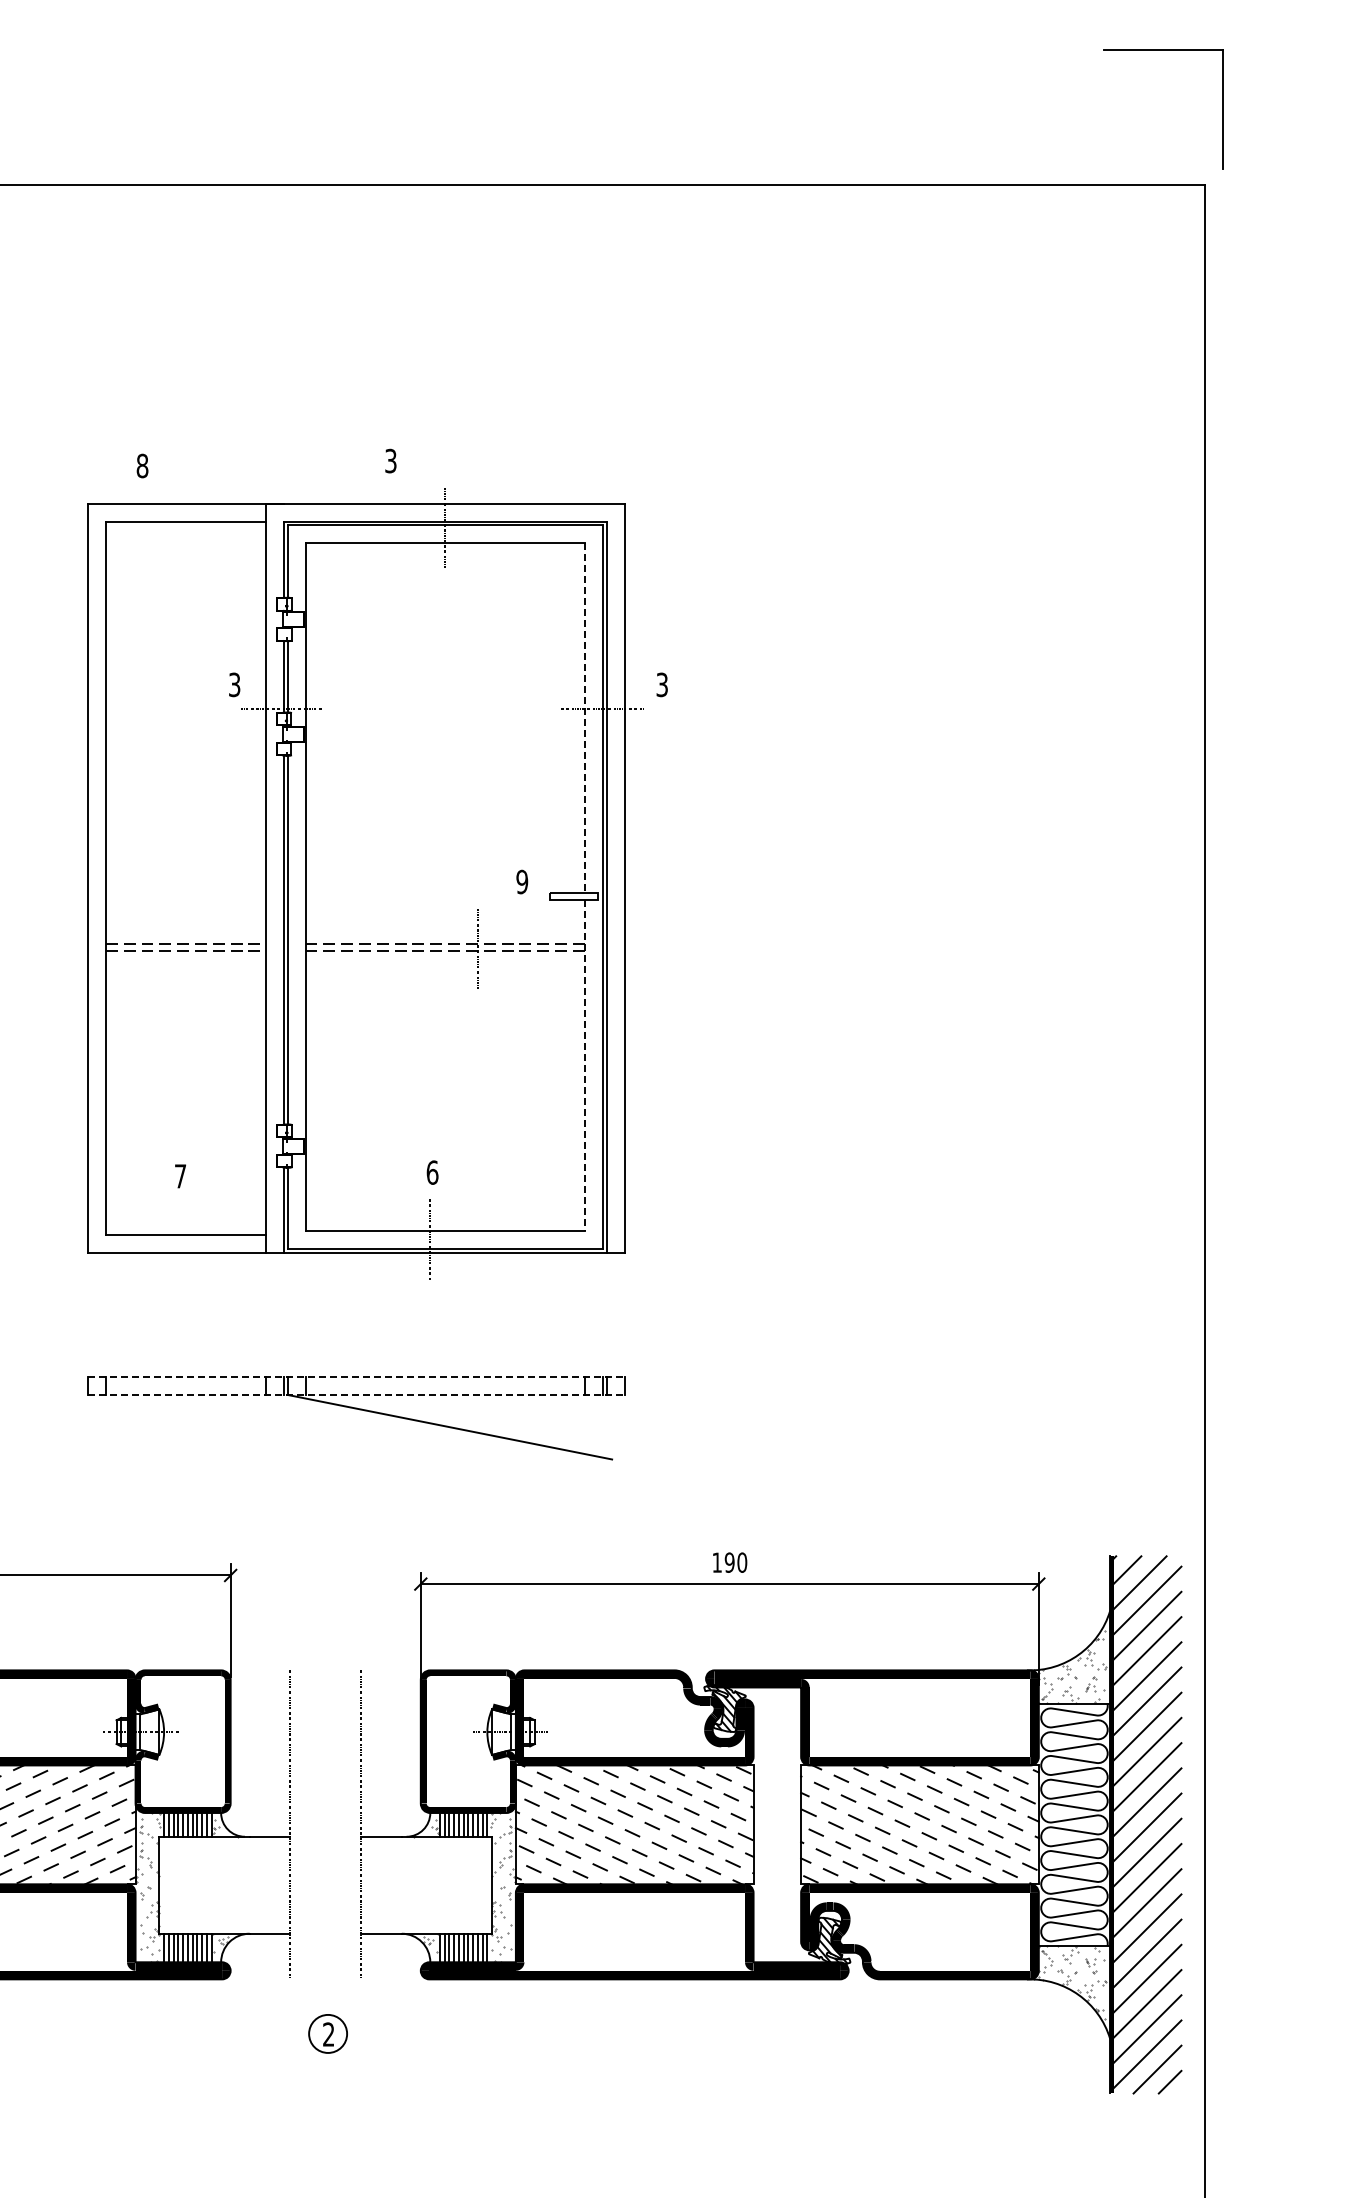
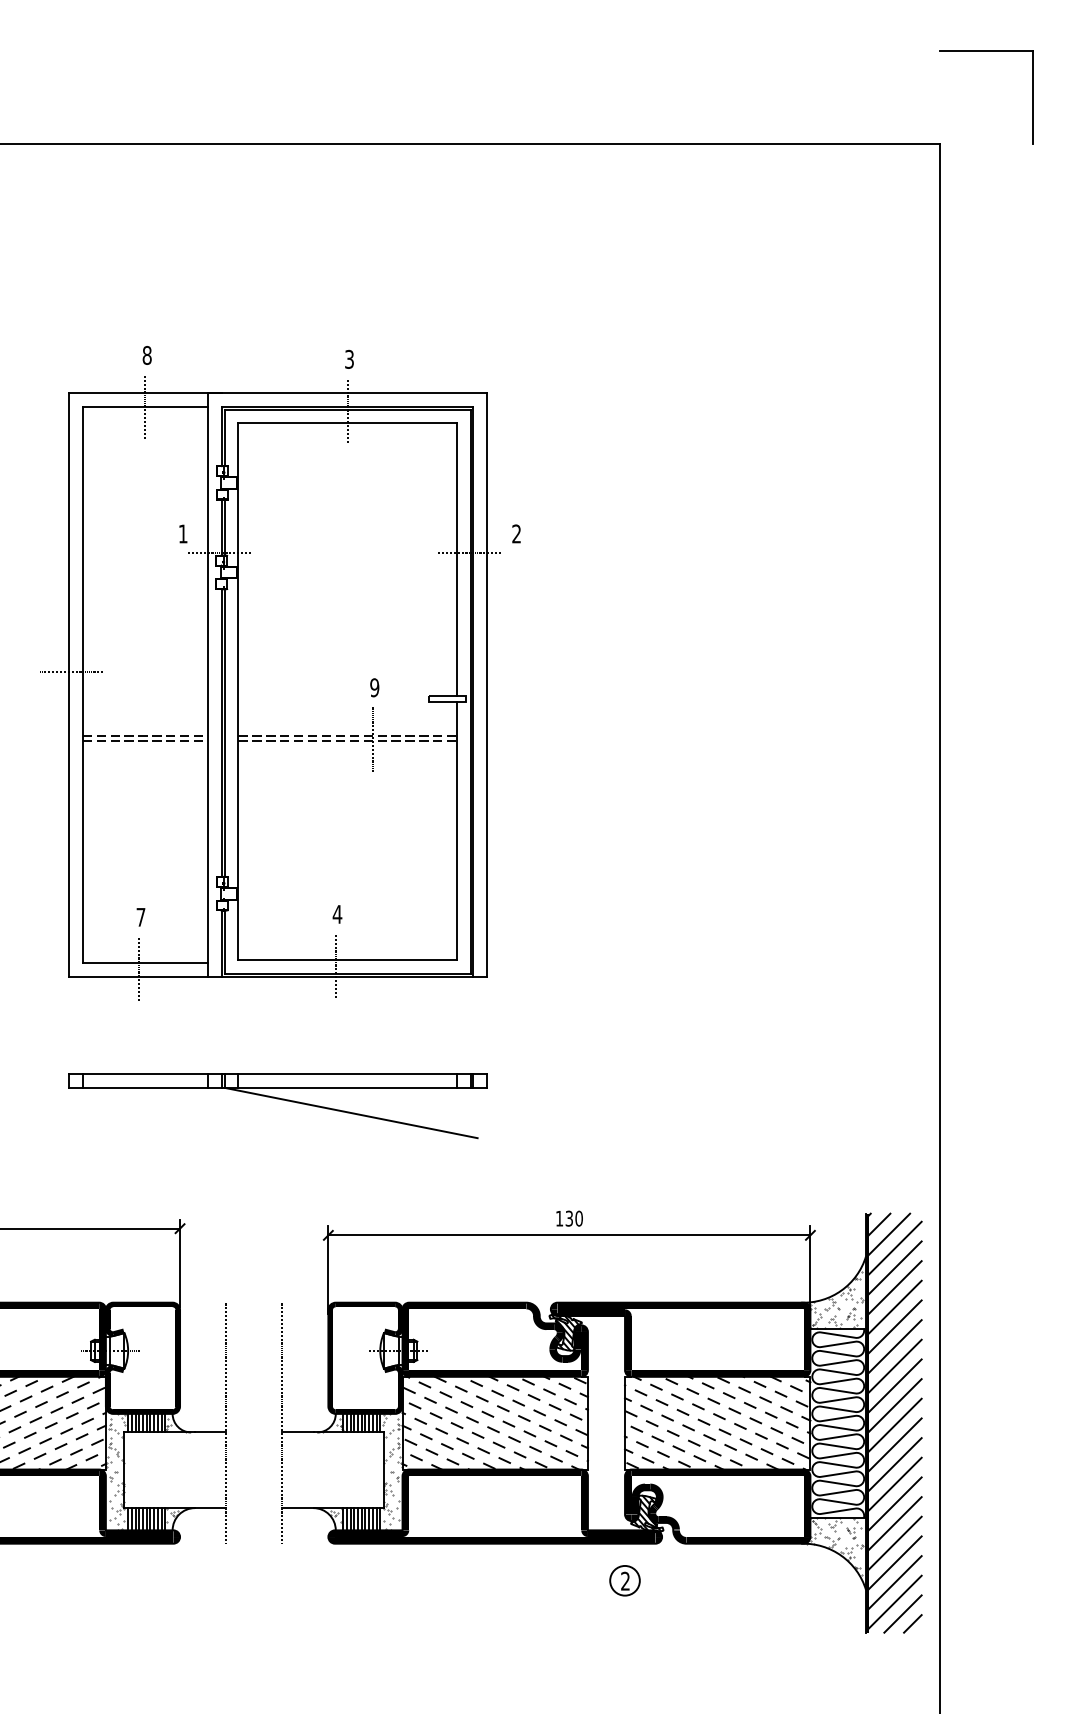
part: (1163, 50) -> (986, 51), moved
text: (390, 460) -> (349, 358), moved
text: (142, 465) -> (147, 355), moved
line: (186, 521) -> (145, 406), added
text: (234, 684) -> (183, 533), 3 -> 1
text: (661, 685) -> (516, 534), 3 -> 2
line: (585, 717) -> (456, 559), dashed -> solid
line: (91, 862) -> (71, 672), added
text: (522, 881) -> (374, 687), moved
line: (585, 1065) -> (456, 830), dashed -> solid
text: (432, 1172) -> (337, 914), 6 -> 4
line: (178, 1241) -> (139, 968), added
line: (356, 1377) -> (278, 1074), dashed -> solid
line: (356, 1395) -> (278, 1088), dashed -> solid
text: (729, 1562) -> (569, 1218), 190 -> 130
part: (327, 2033) -> (624, 1580), moved

